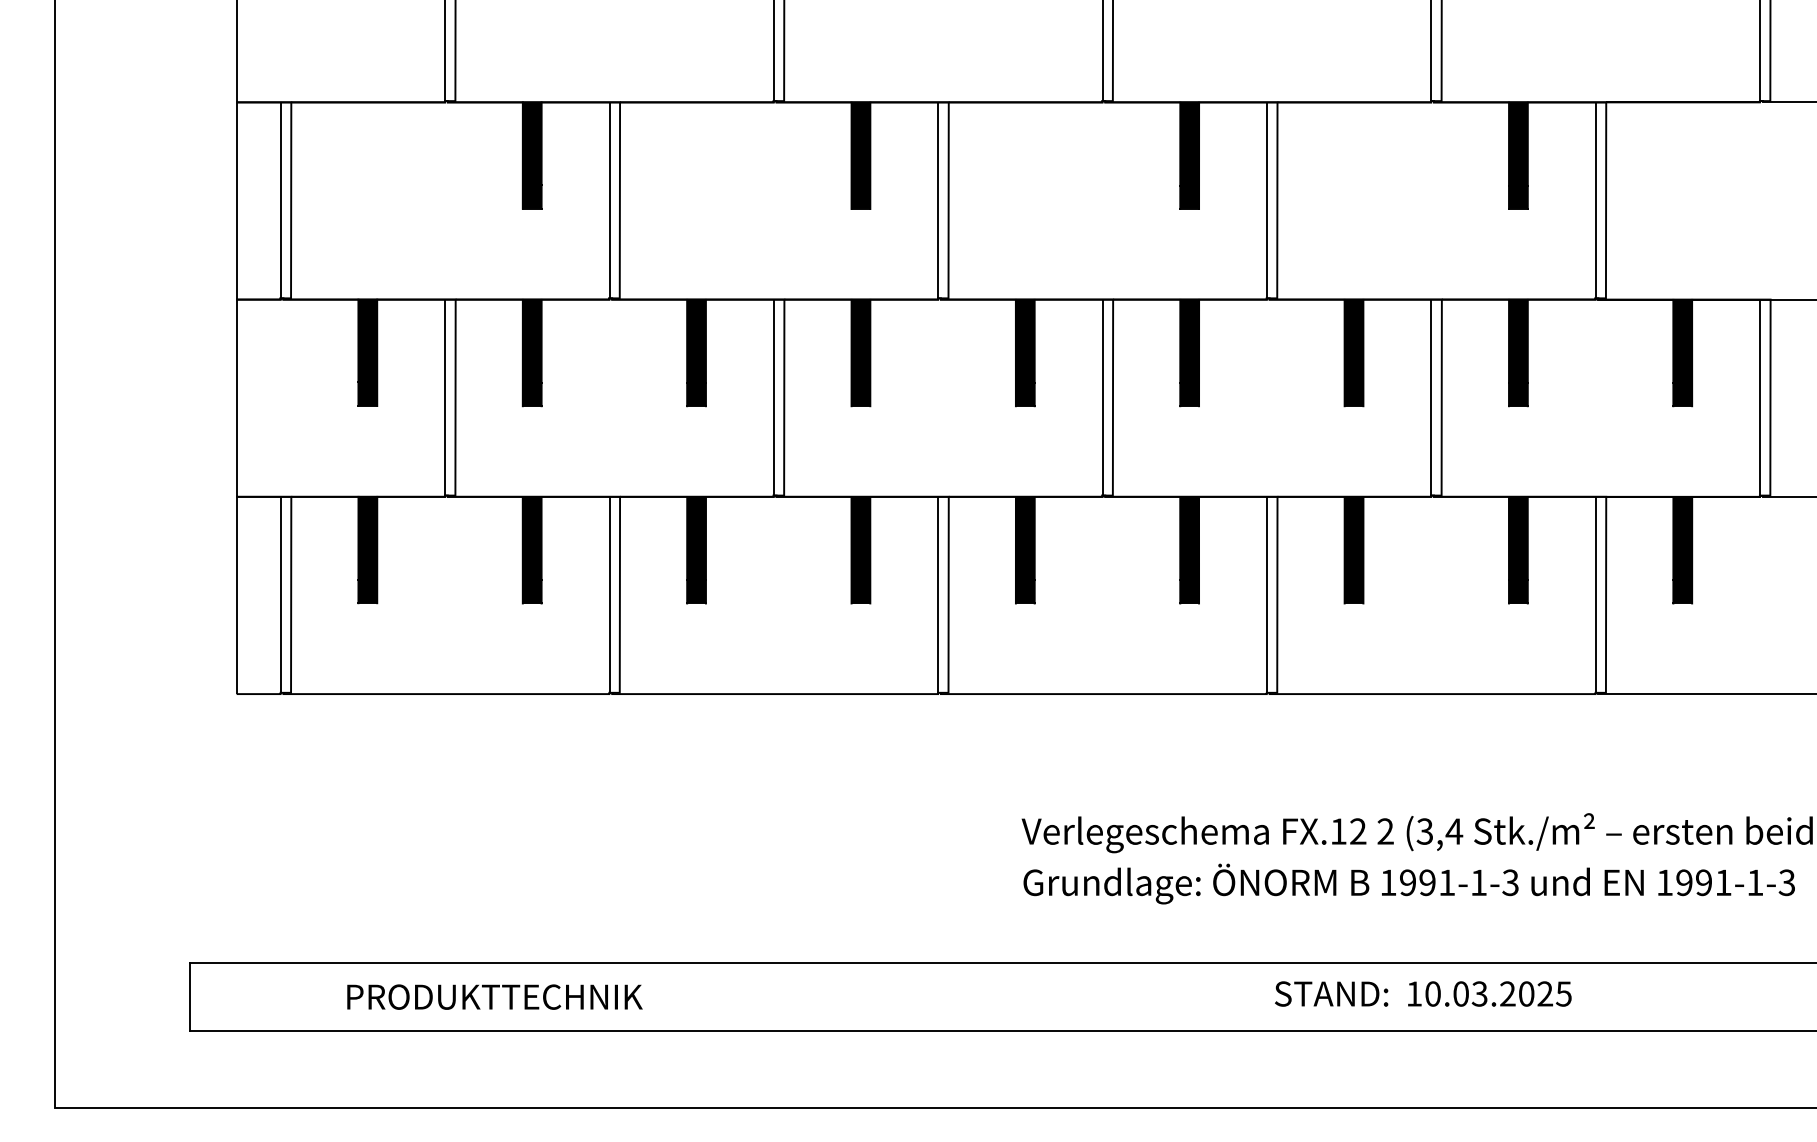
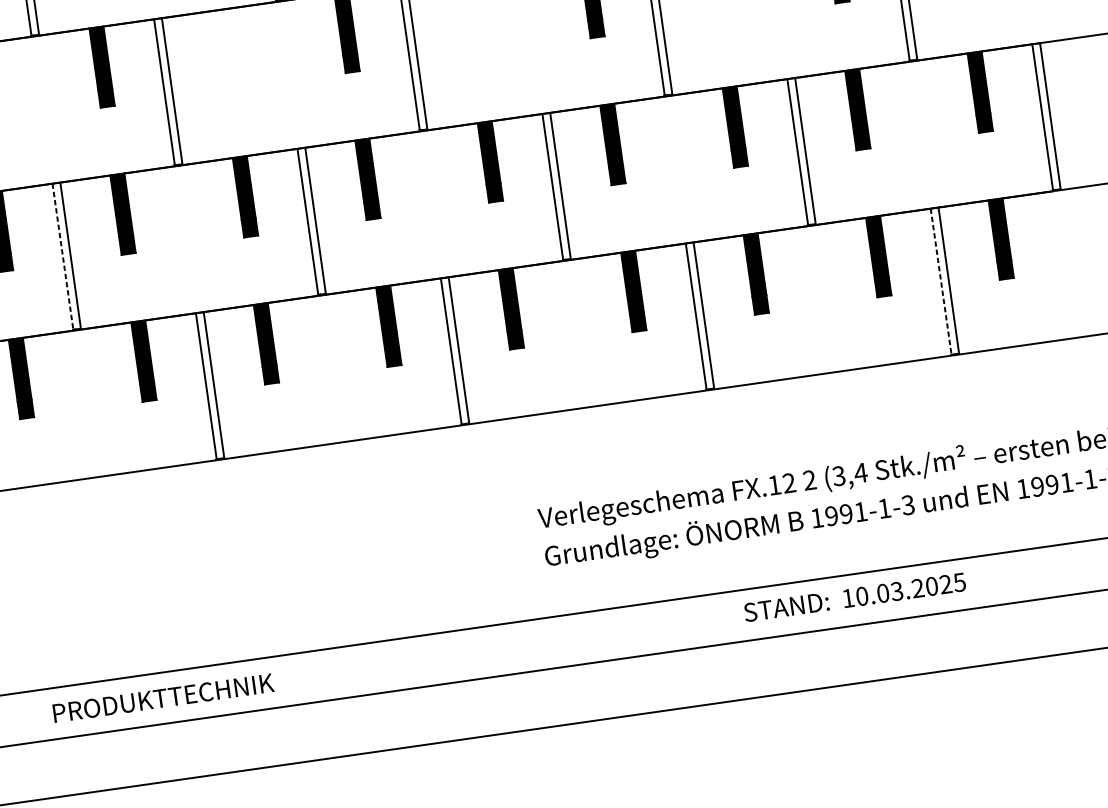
line: (445, 397) -> (63, 256), solid -> dashed
line: (1595, 594) -> (940, 281), solid -> dashed

